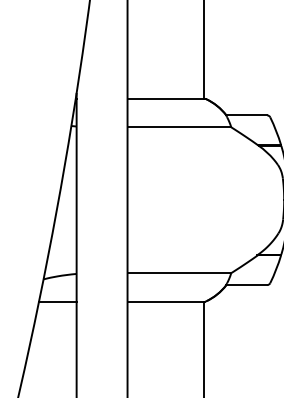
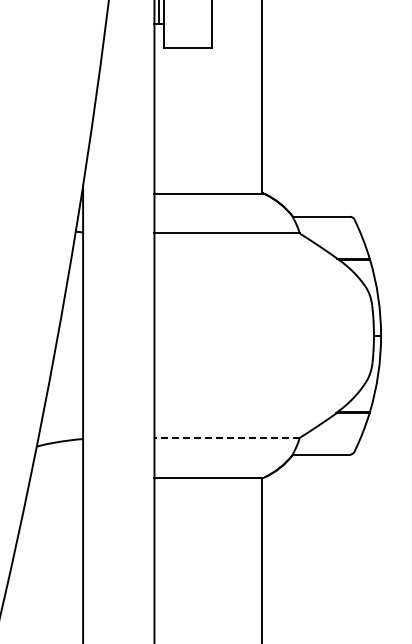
line: (179, 272) -> (227, 437), solid -> dashed
line: (57, 301) -> (56, 477), removed

